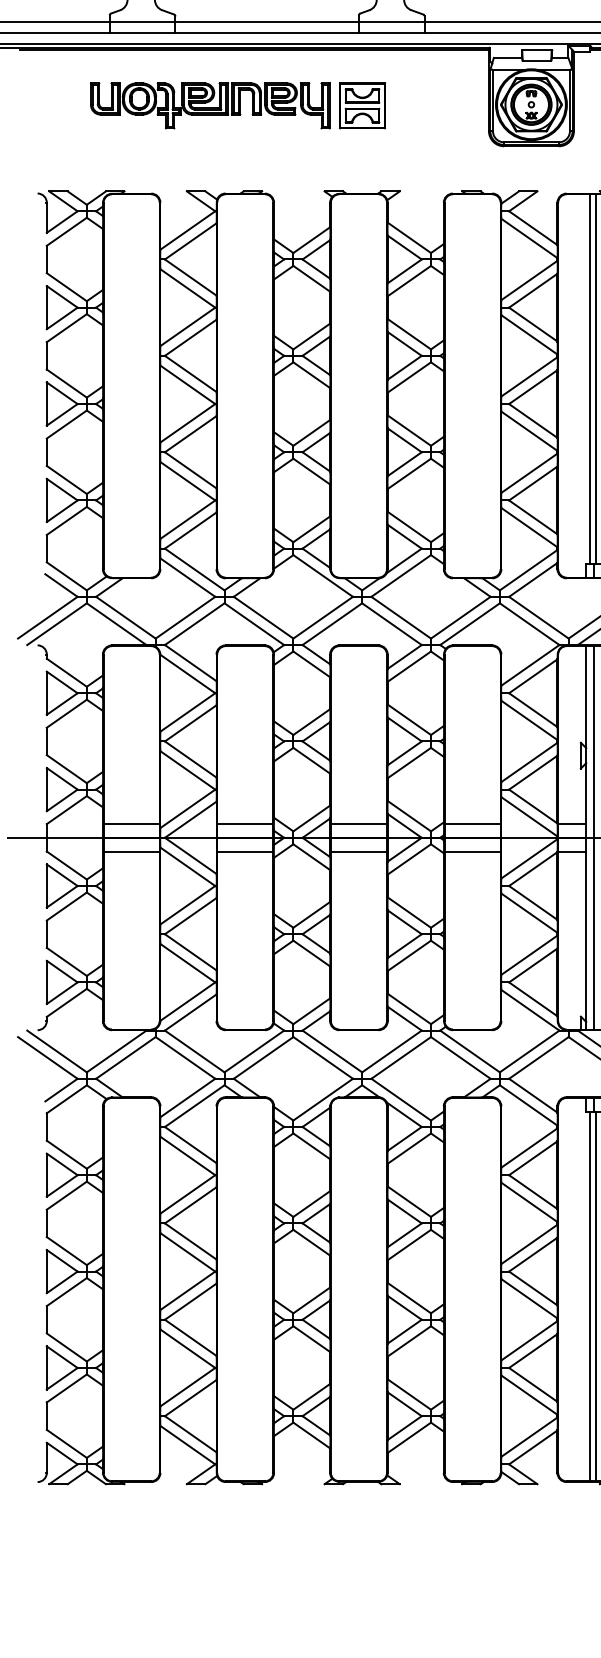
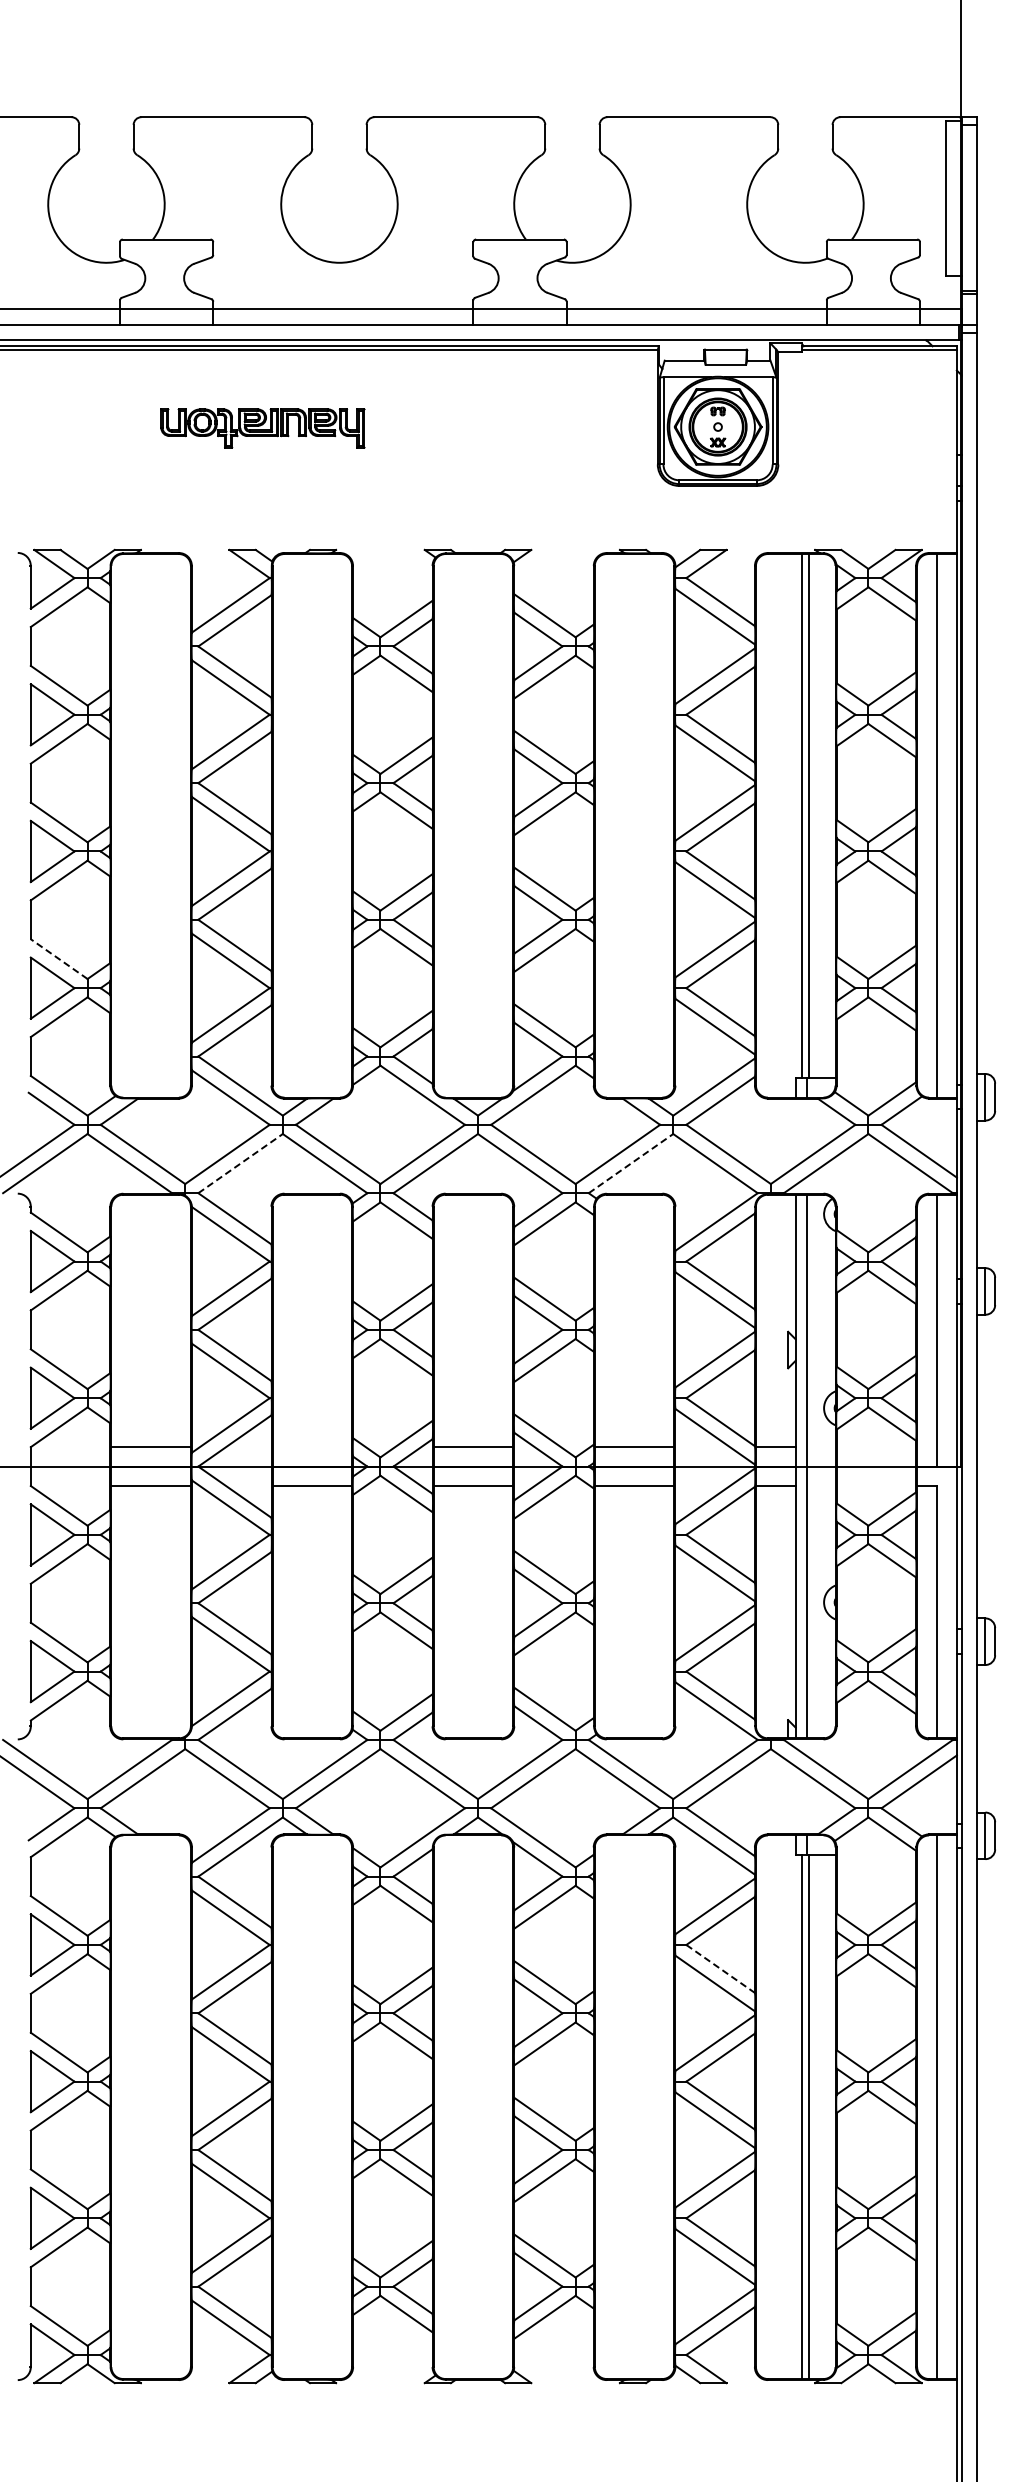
part: (210, 105) -> (262, 428), size x0.6
part: (362, 105) -> (478, 428), removed
line: (67, 480) -> (59, 959), solid -> dashed
line: (194, 624) -> (240, 1163), solid -> dashed
line: (470, 624) -> (631, 1163), solid -> dashed
line: (245, 824) -> (312, 1447), removed
line: (533, 1191) -> (720, 1968), solid -> dashed

